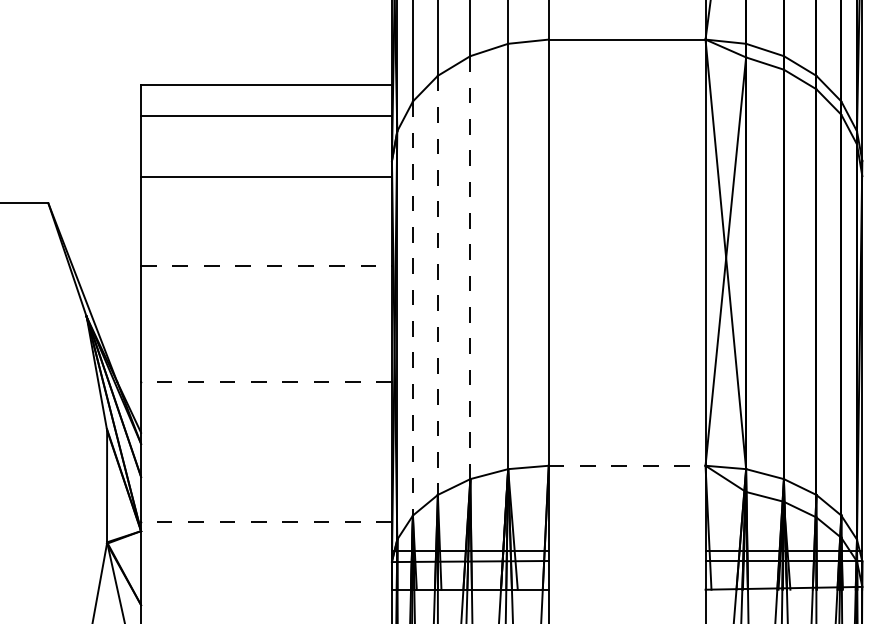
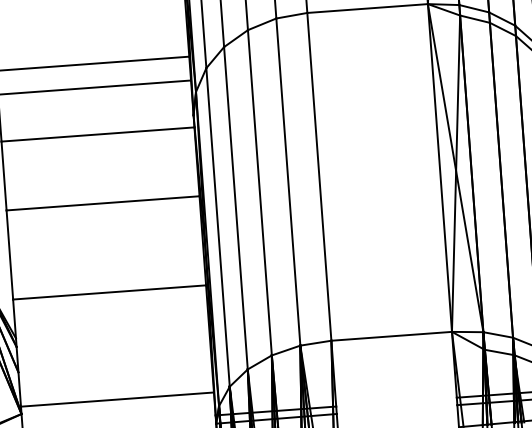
line: (267, 266) -> (103, 203), dashed -> solid
line: (470, 268) -> (260, 193), dashed -> solid
line: (437, 285) -> (235, 208), dashed -> solid
line: (412, 308) -> (217, 227), dashed -> solid
line: (266, 382) -> (109, 292), dashed -> solid
line: (627, 465) -> (391, 336), dashed -> solid
line: (266, 521) -> (117, 399), dashed -> solid

